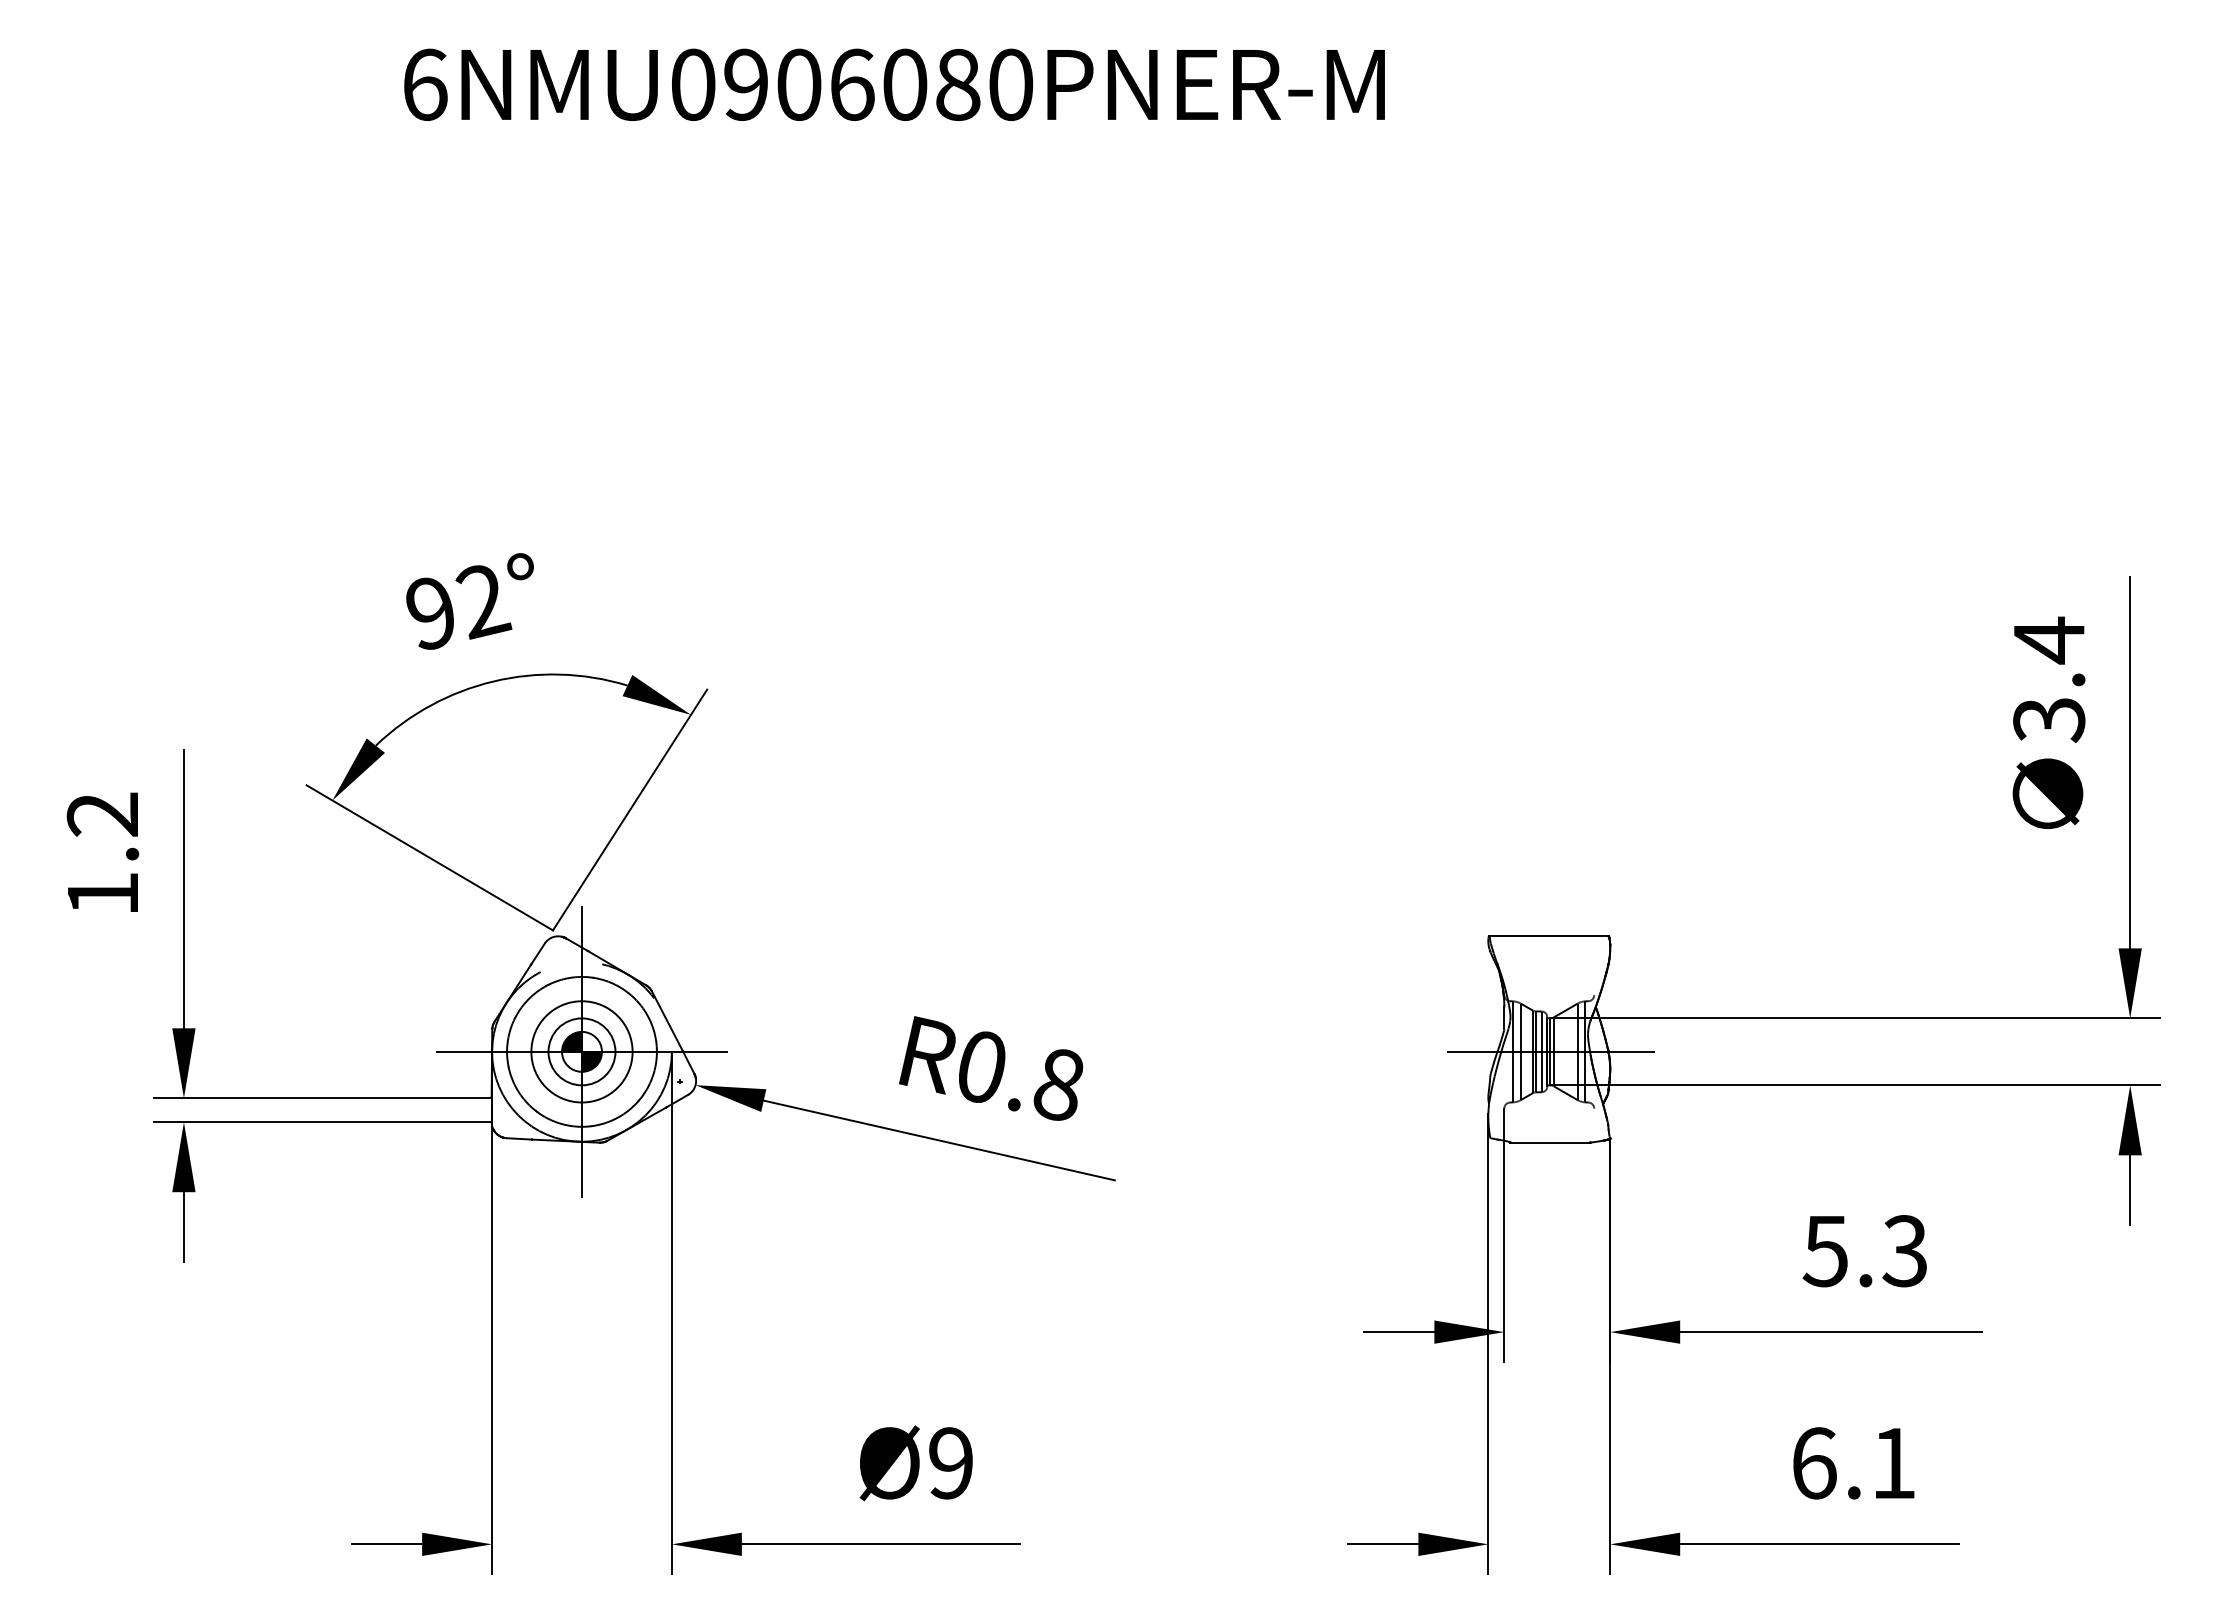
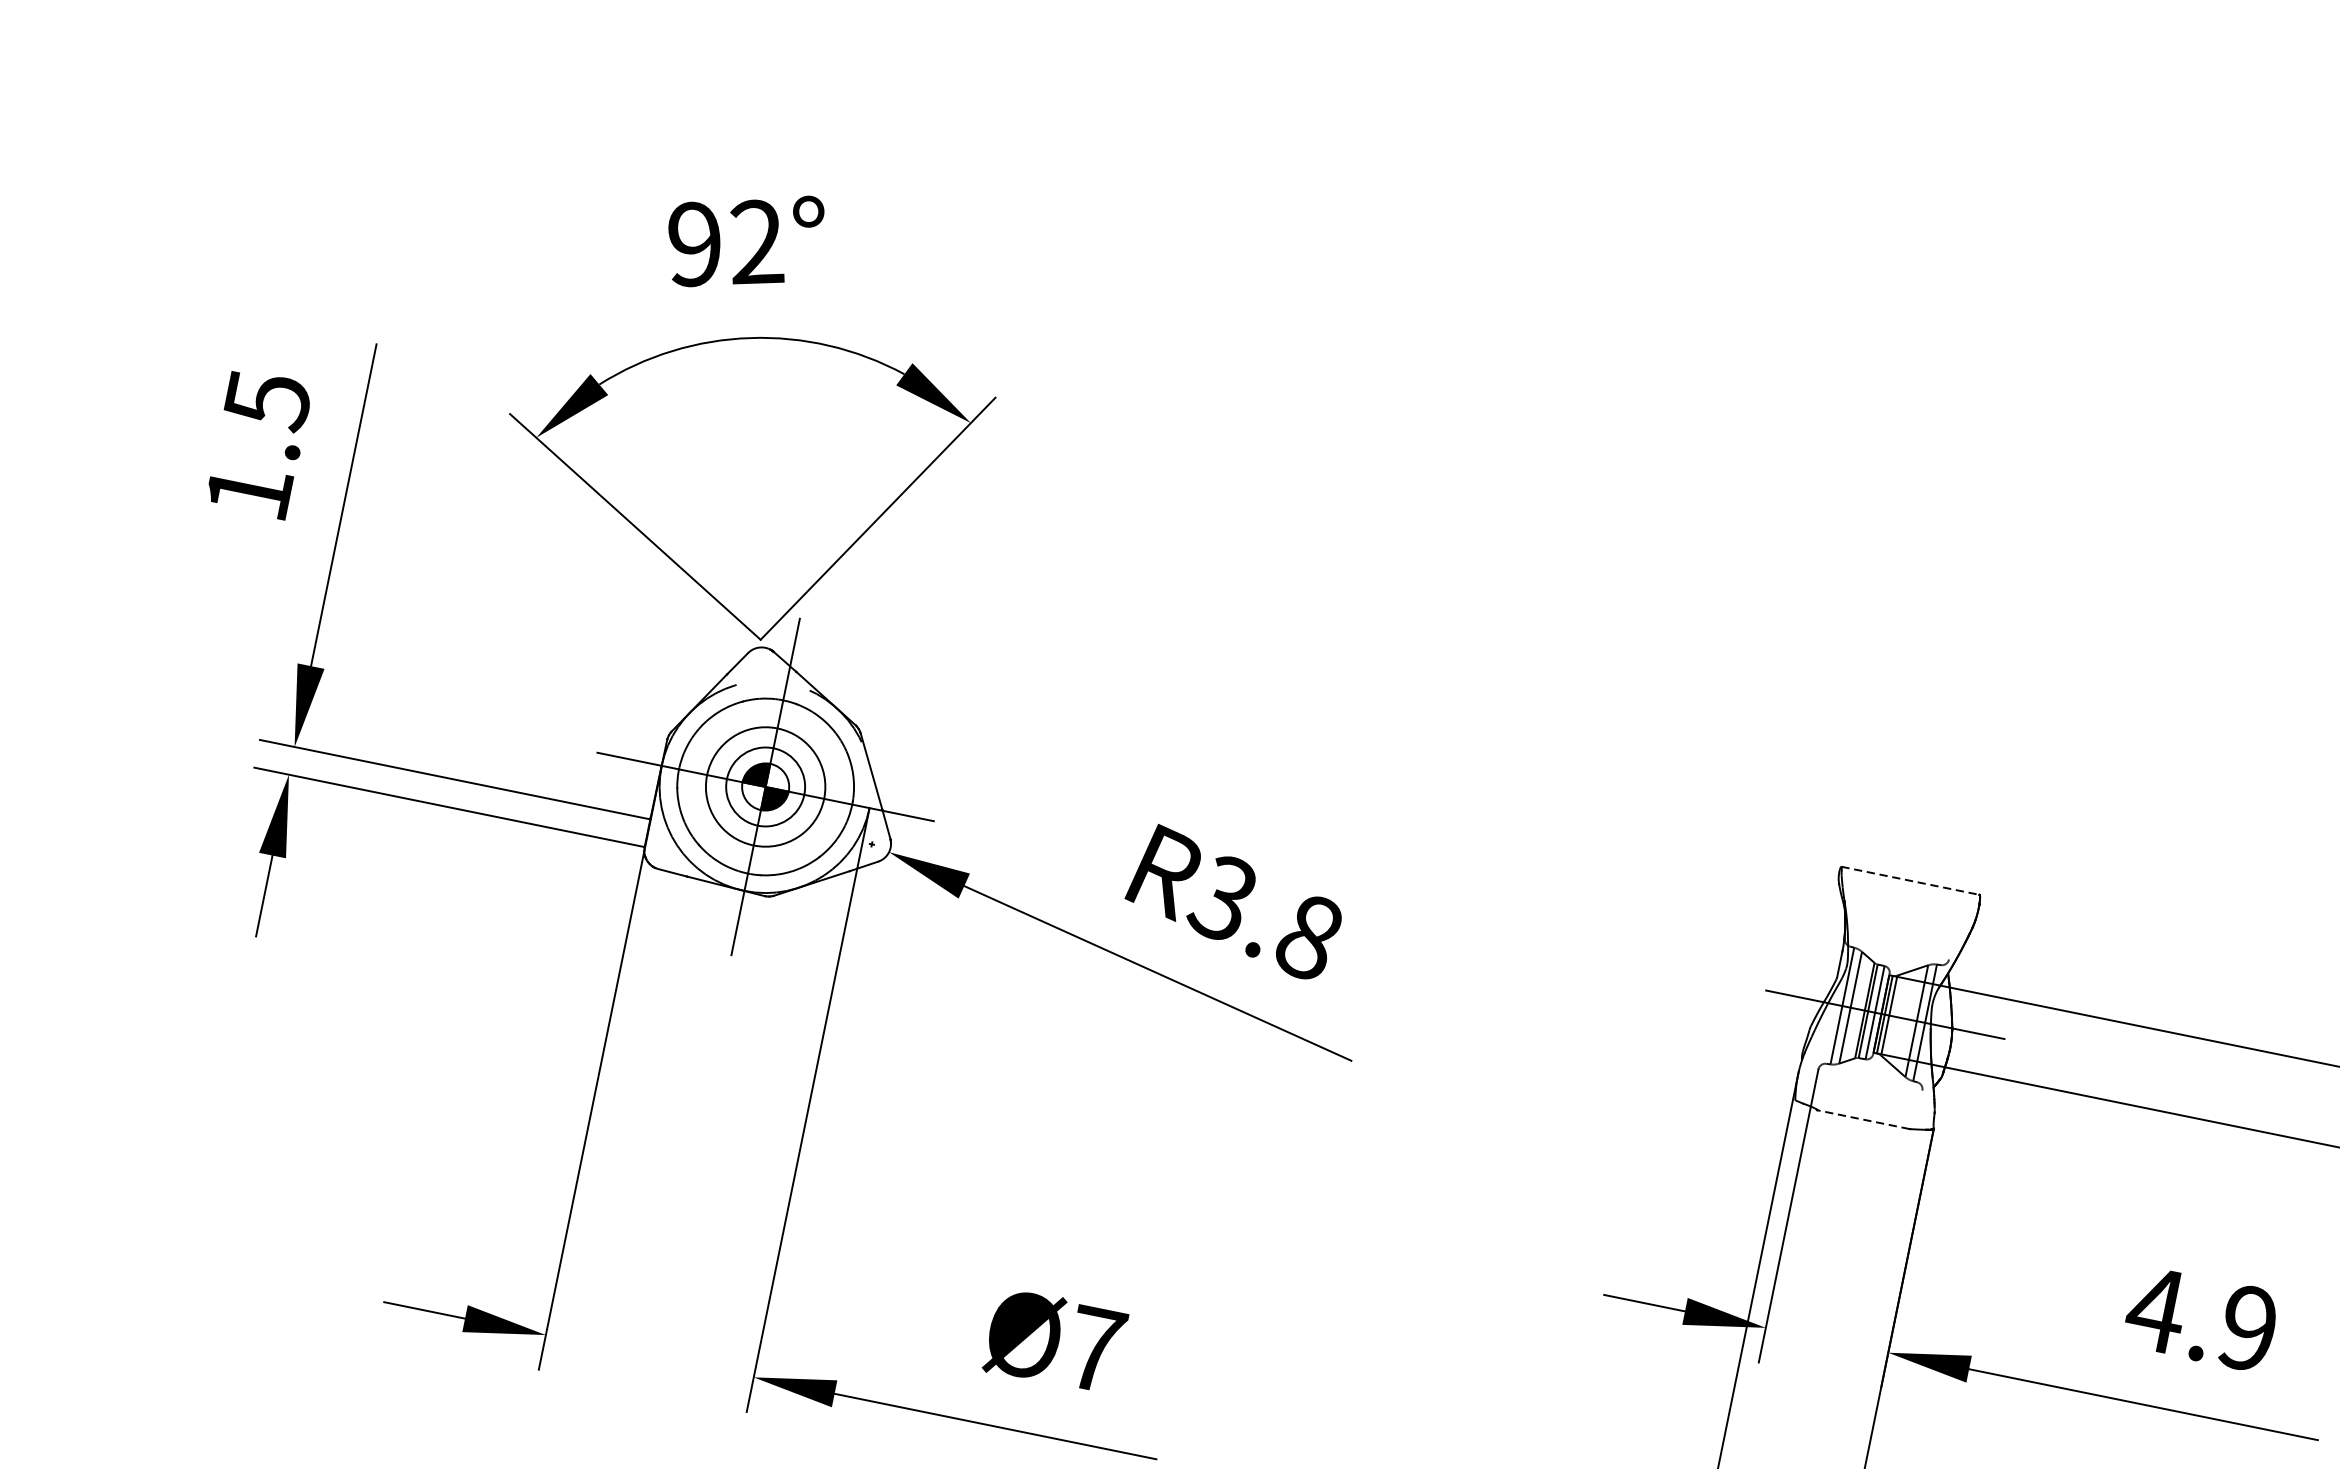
text: (102, 814) -> (267, 399), 1.2 -> 1.5
line: (1548, 936) -> (1909, 880), solid -> dashed
text: (979, 1066) -> (1221, 897), R0.8 -> R3.8
line: (1550, 1142) -> (1863, 1119), solid -> dashed
text: (1863, 1251) -> (2200, 1319), 5.3 -> 4.9
text: (951, 1463) -> (1095, 1349), Ø9 -> Ø7

